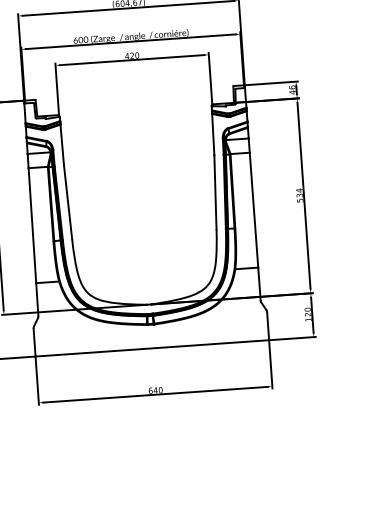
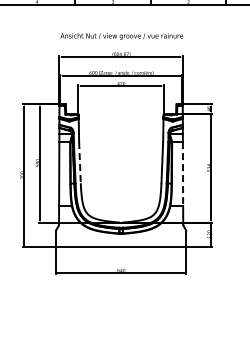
line: (67, 202) -> (79, 162), solid -> dashed
line: (254, 210) -> (183, 174), solid -> dashed

